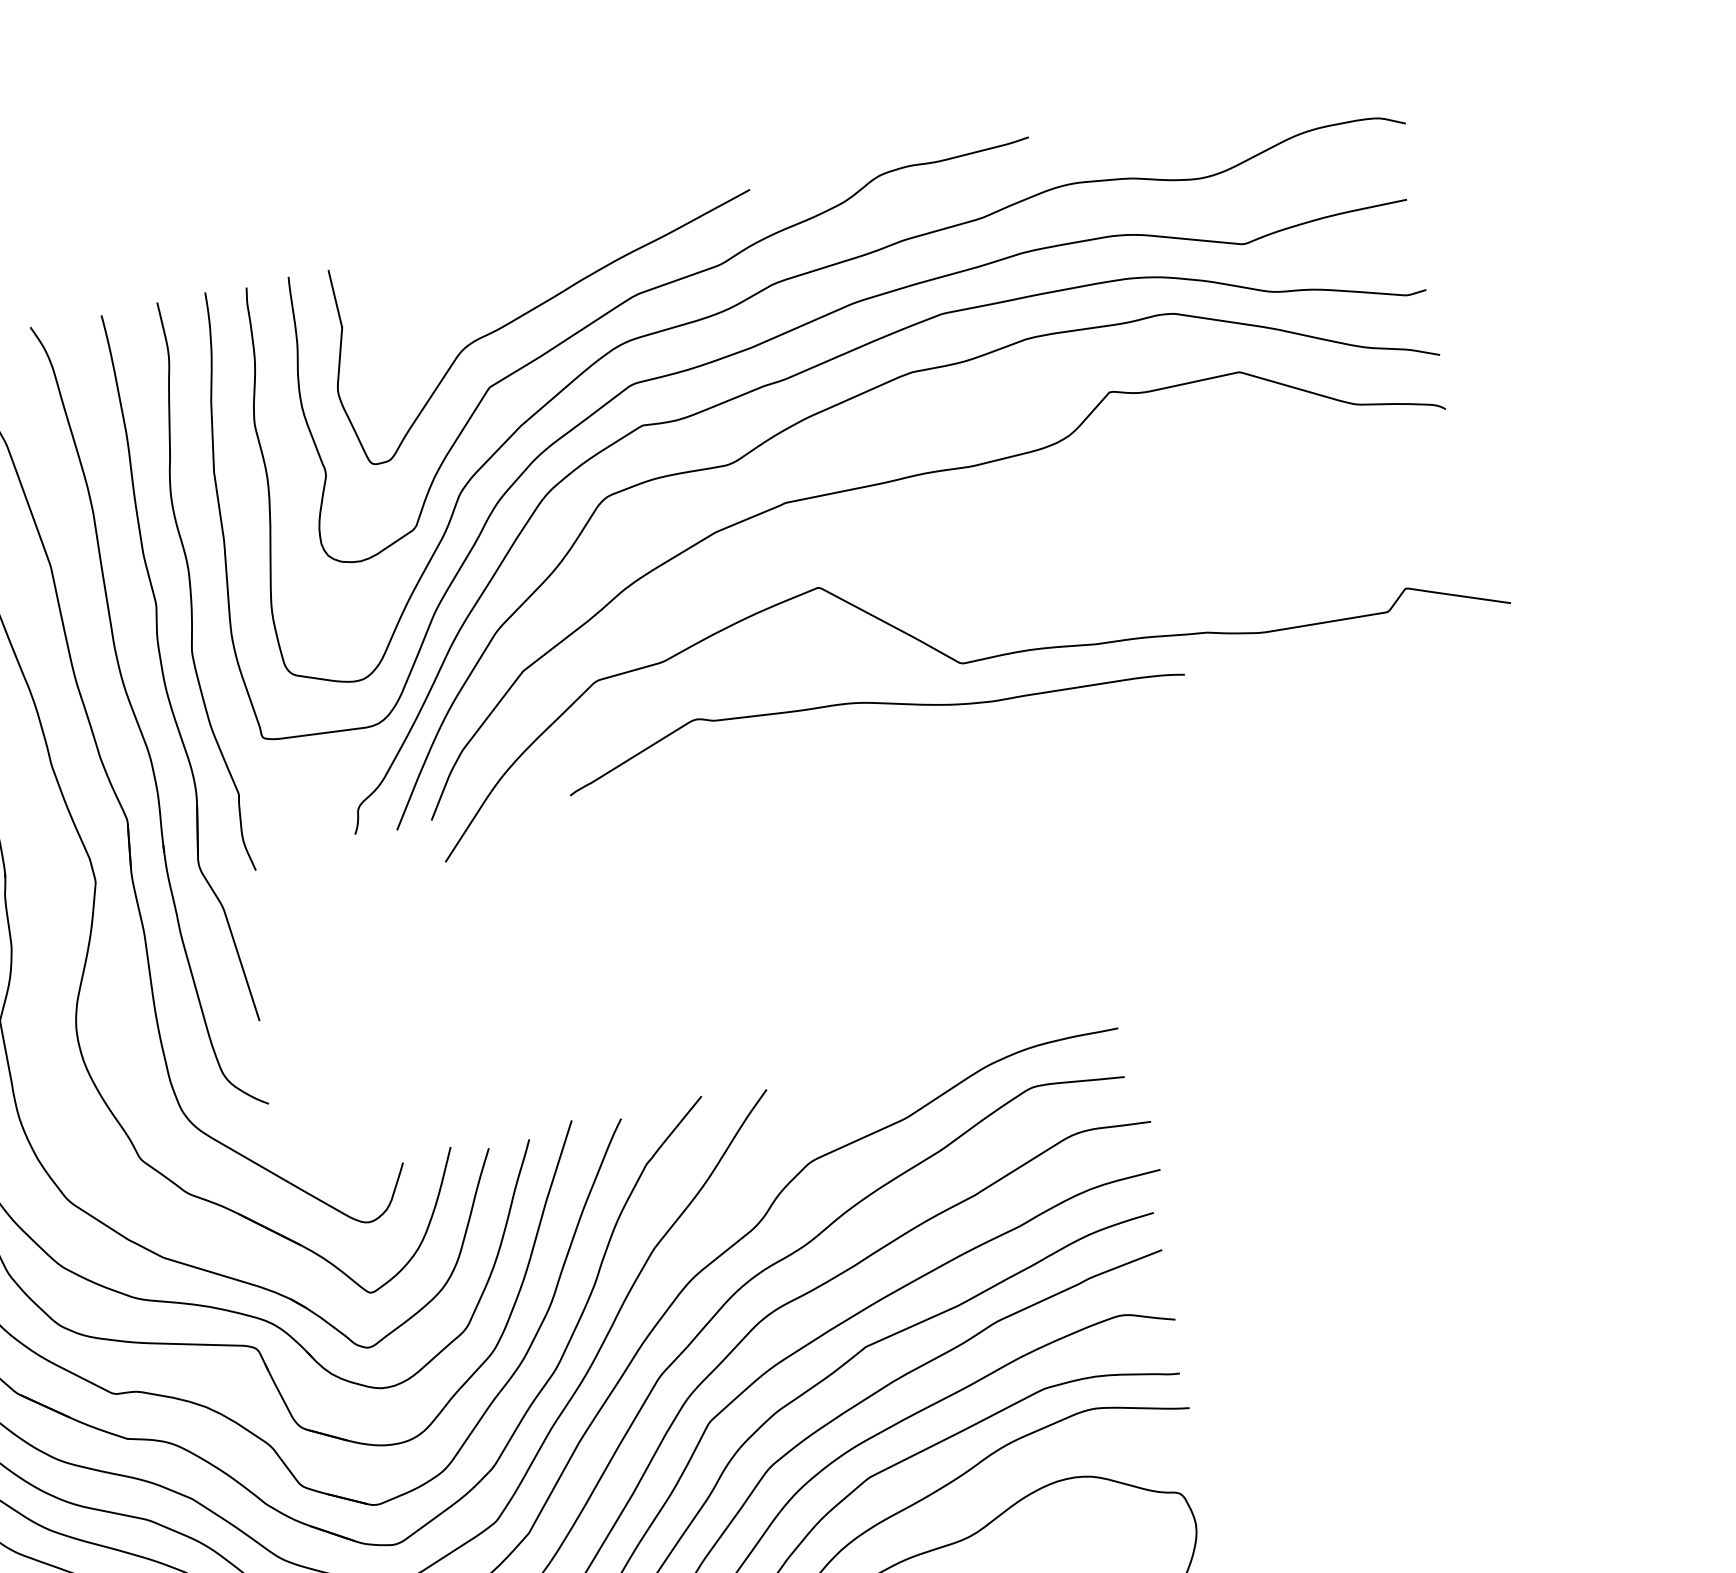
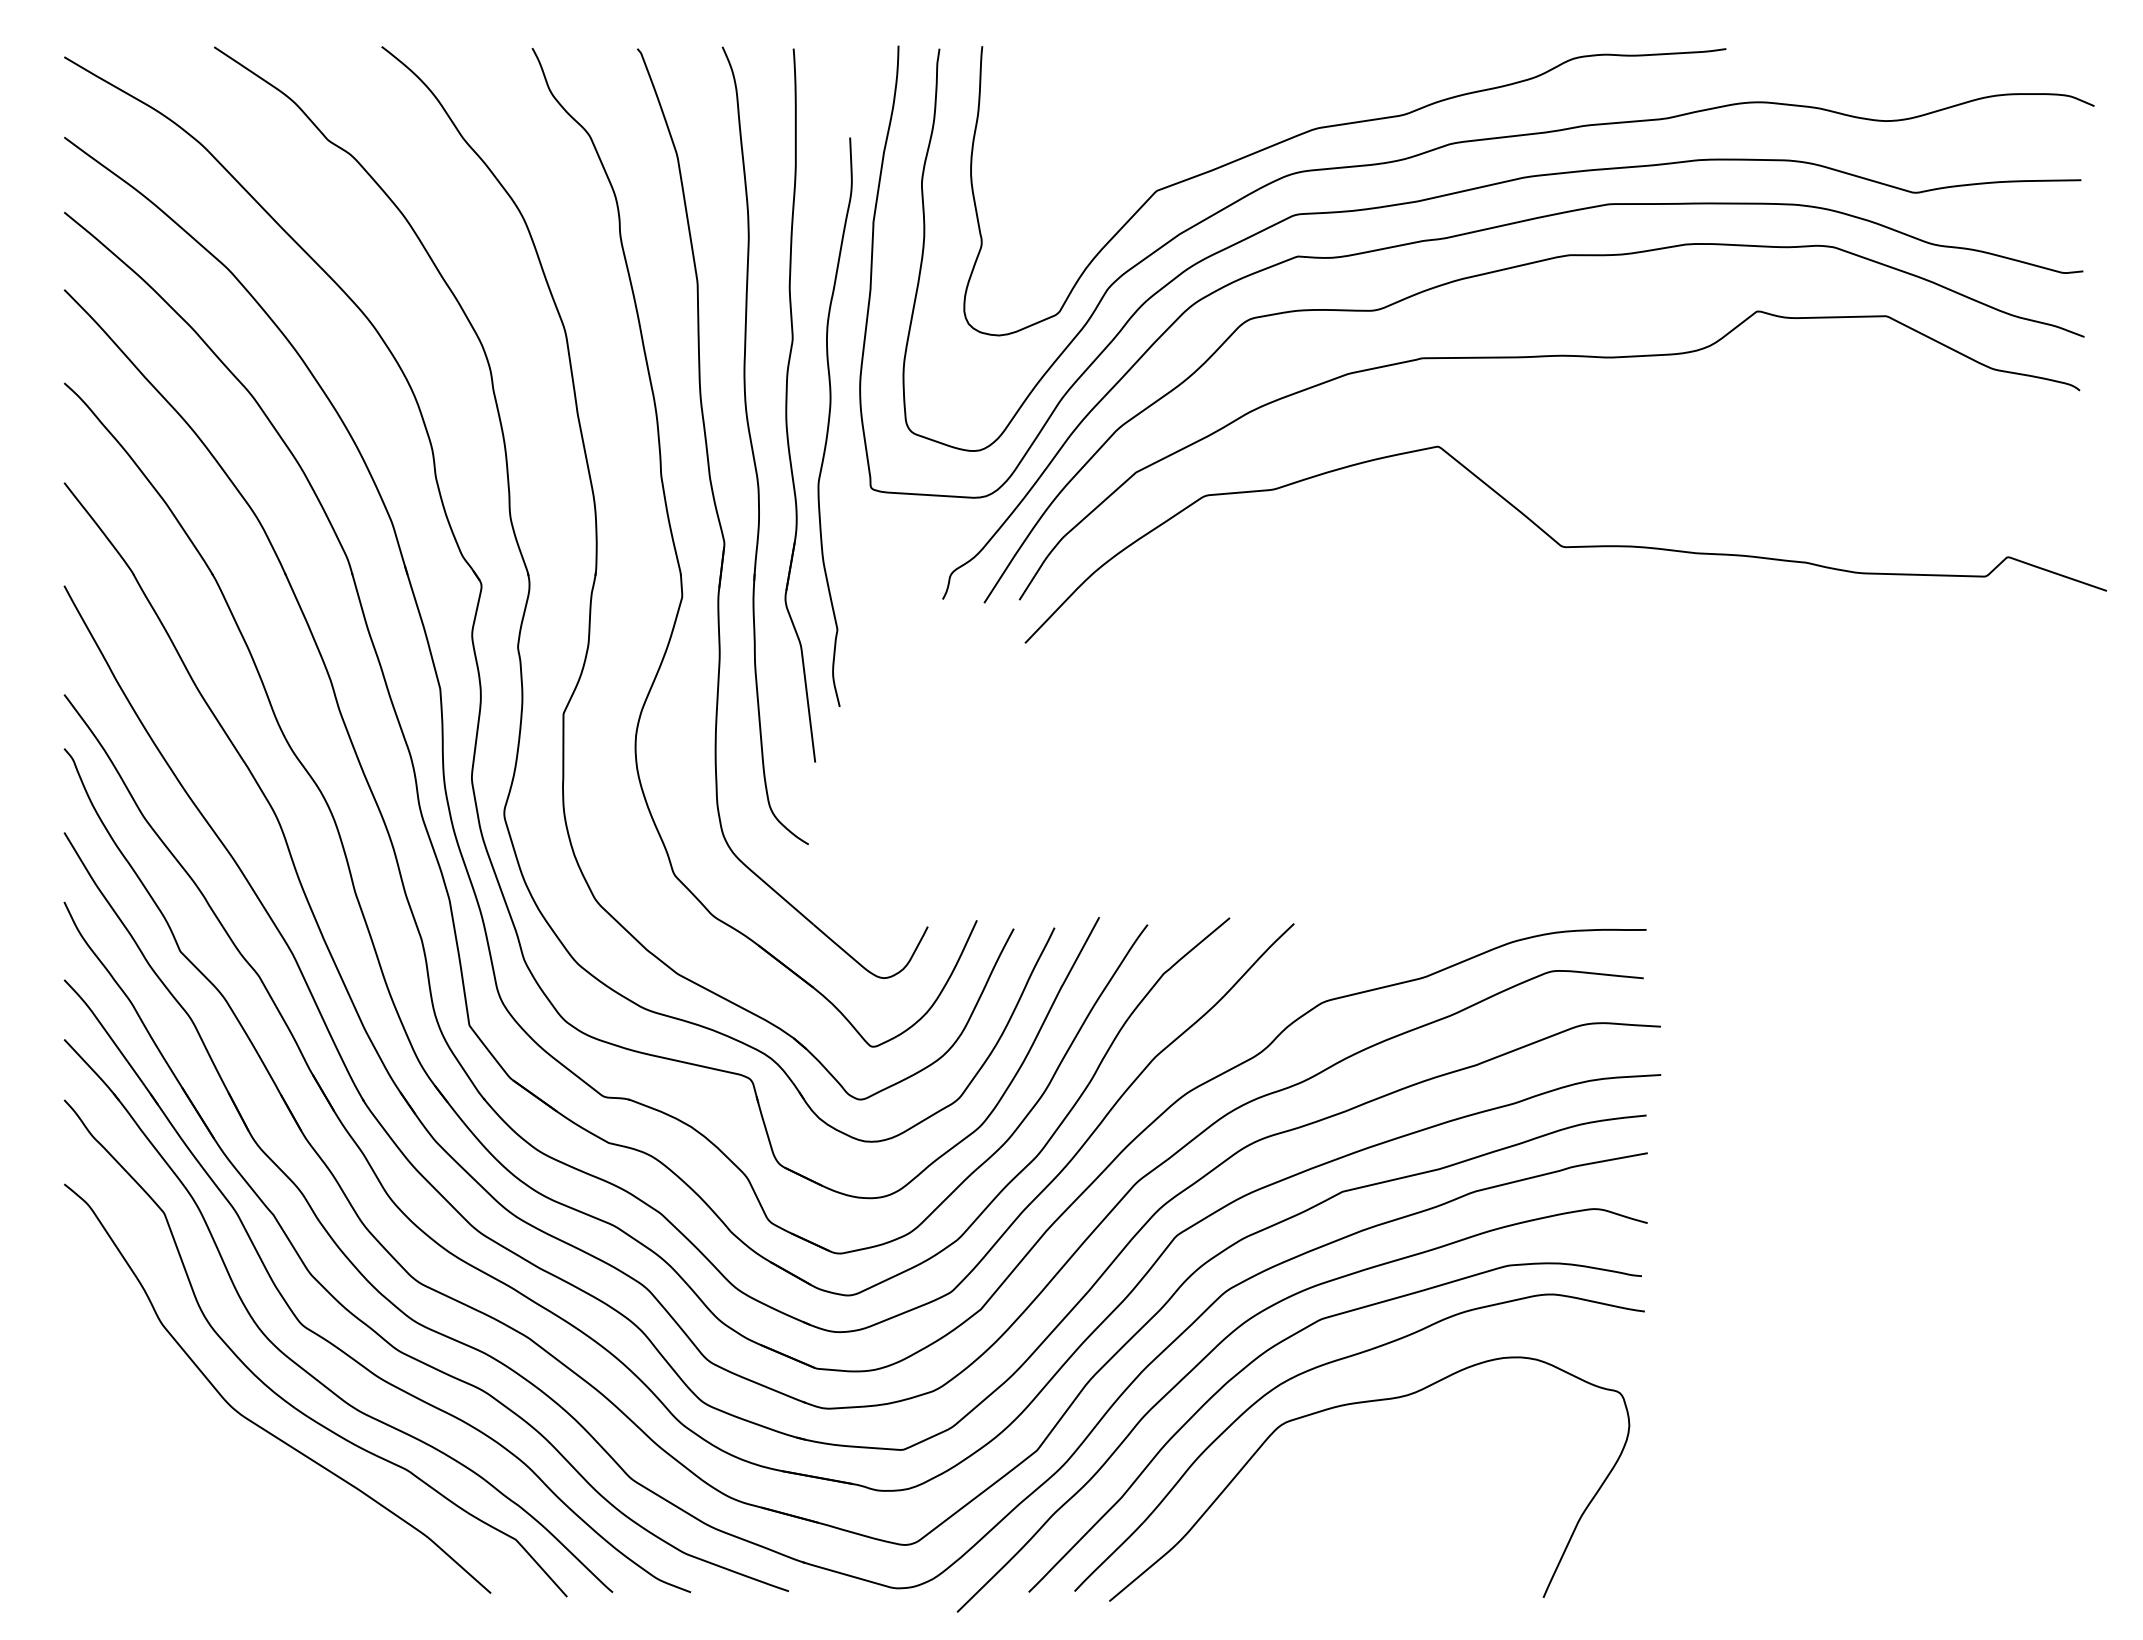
curve: (539, 307) -> (1219, 122), removed
curve: (191, 585) -> (830, 418), moved
curve: (872, 704) -> (1468, 569), removed

